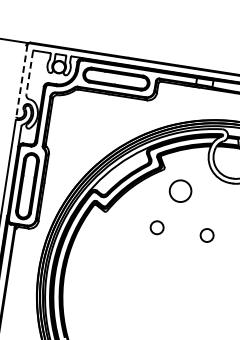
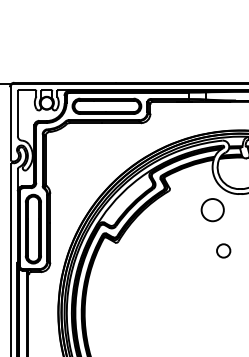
line: (29, 73) -> (17, 114), dashed -> solid
line: (22, 81) -> (11, 123), dashed -> solid
circle: (180, 191) -> (212, 210), moved
circle: (157, 227) -> (171, 250), removed

